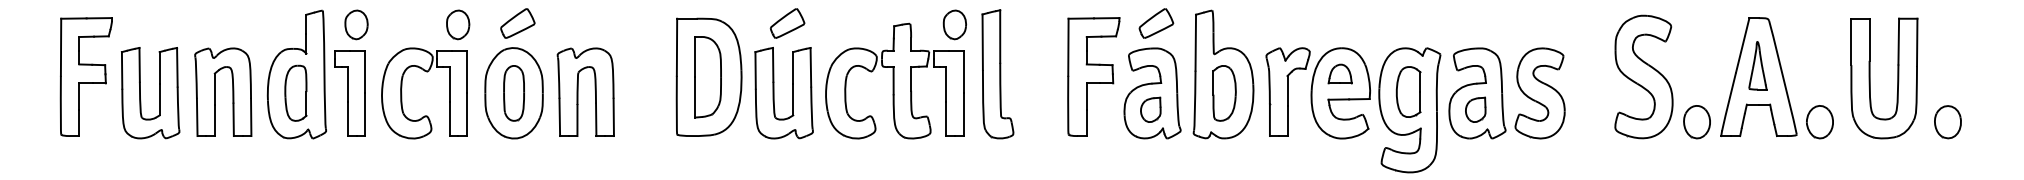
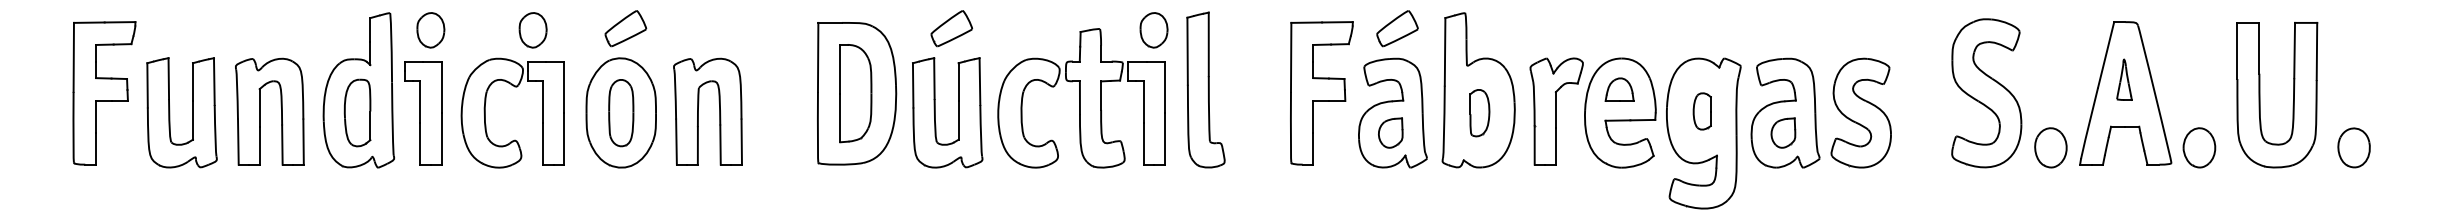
part: (458, 24) -> (533, 29), moved
part: (1757, 65) -> (2123, 79), size x0.7
part: (1408, 91) -> (1702, 110), size x0.6
part: (1224, 93) -> (1479, 113), size x0.7

